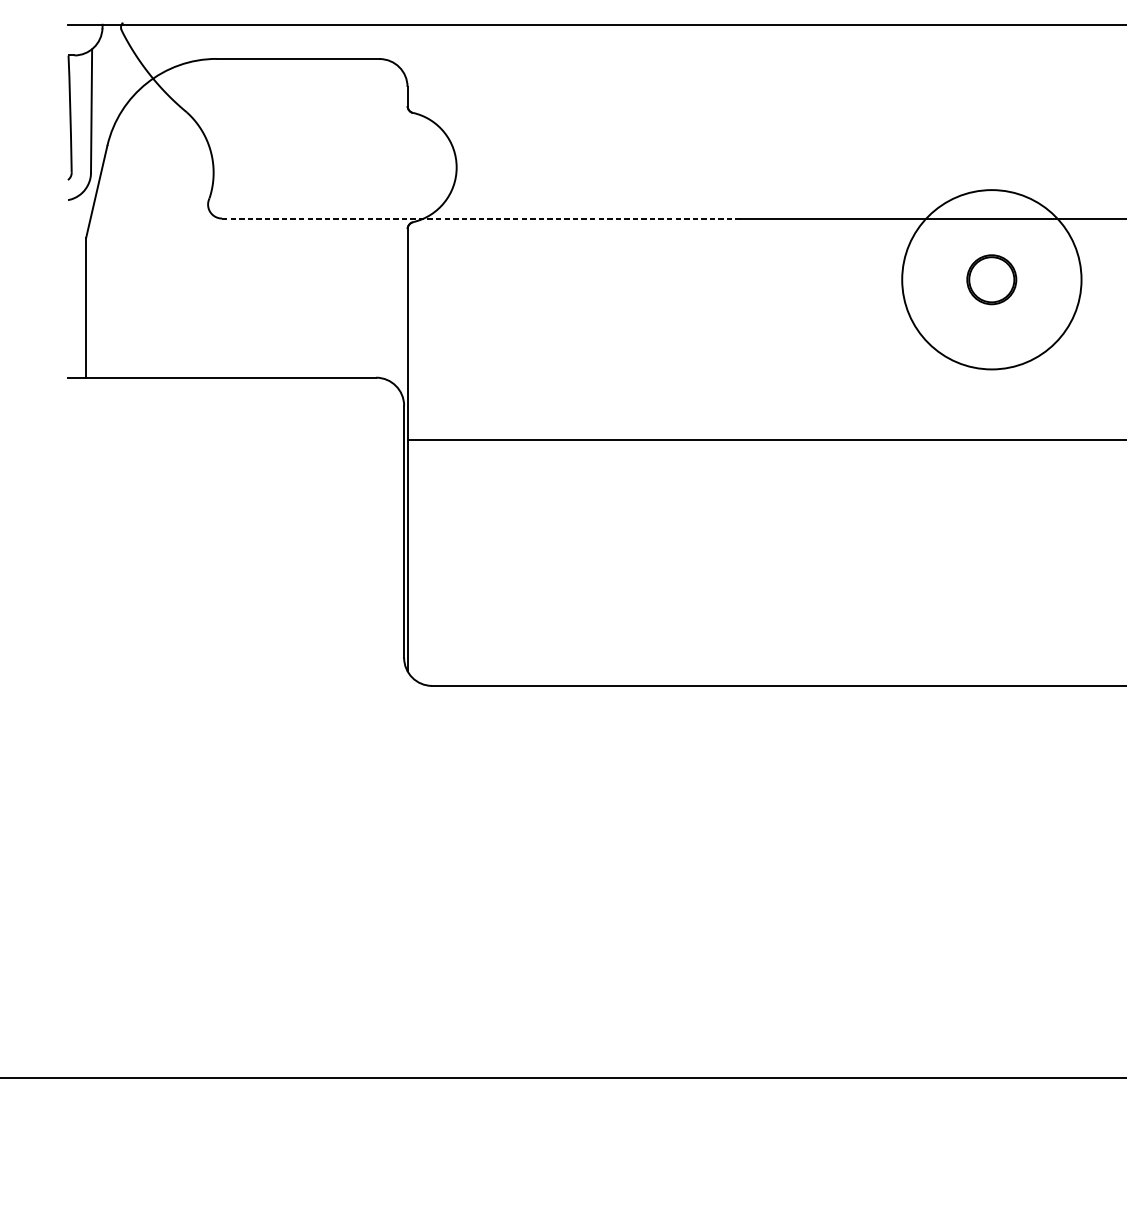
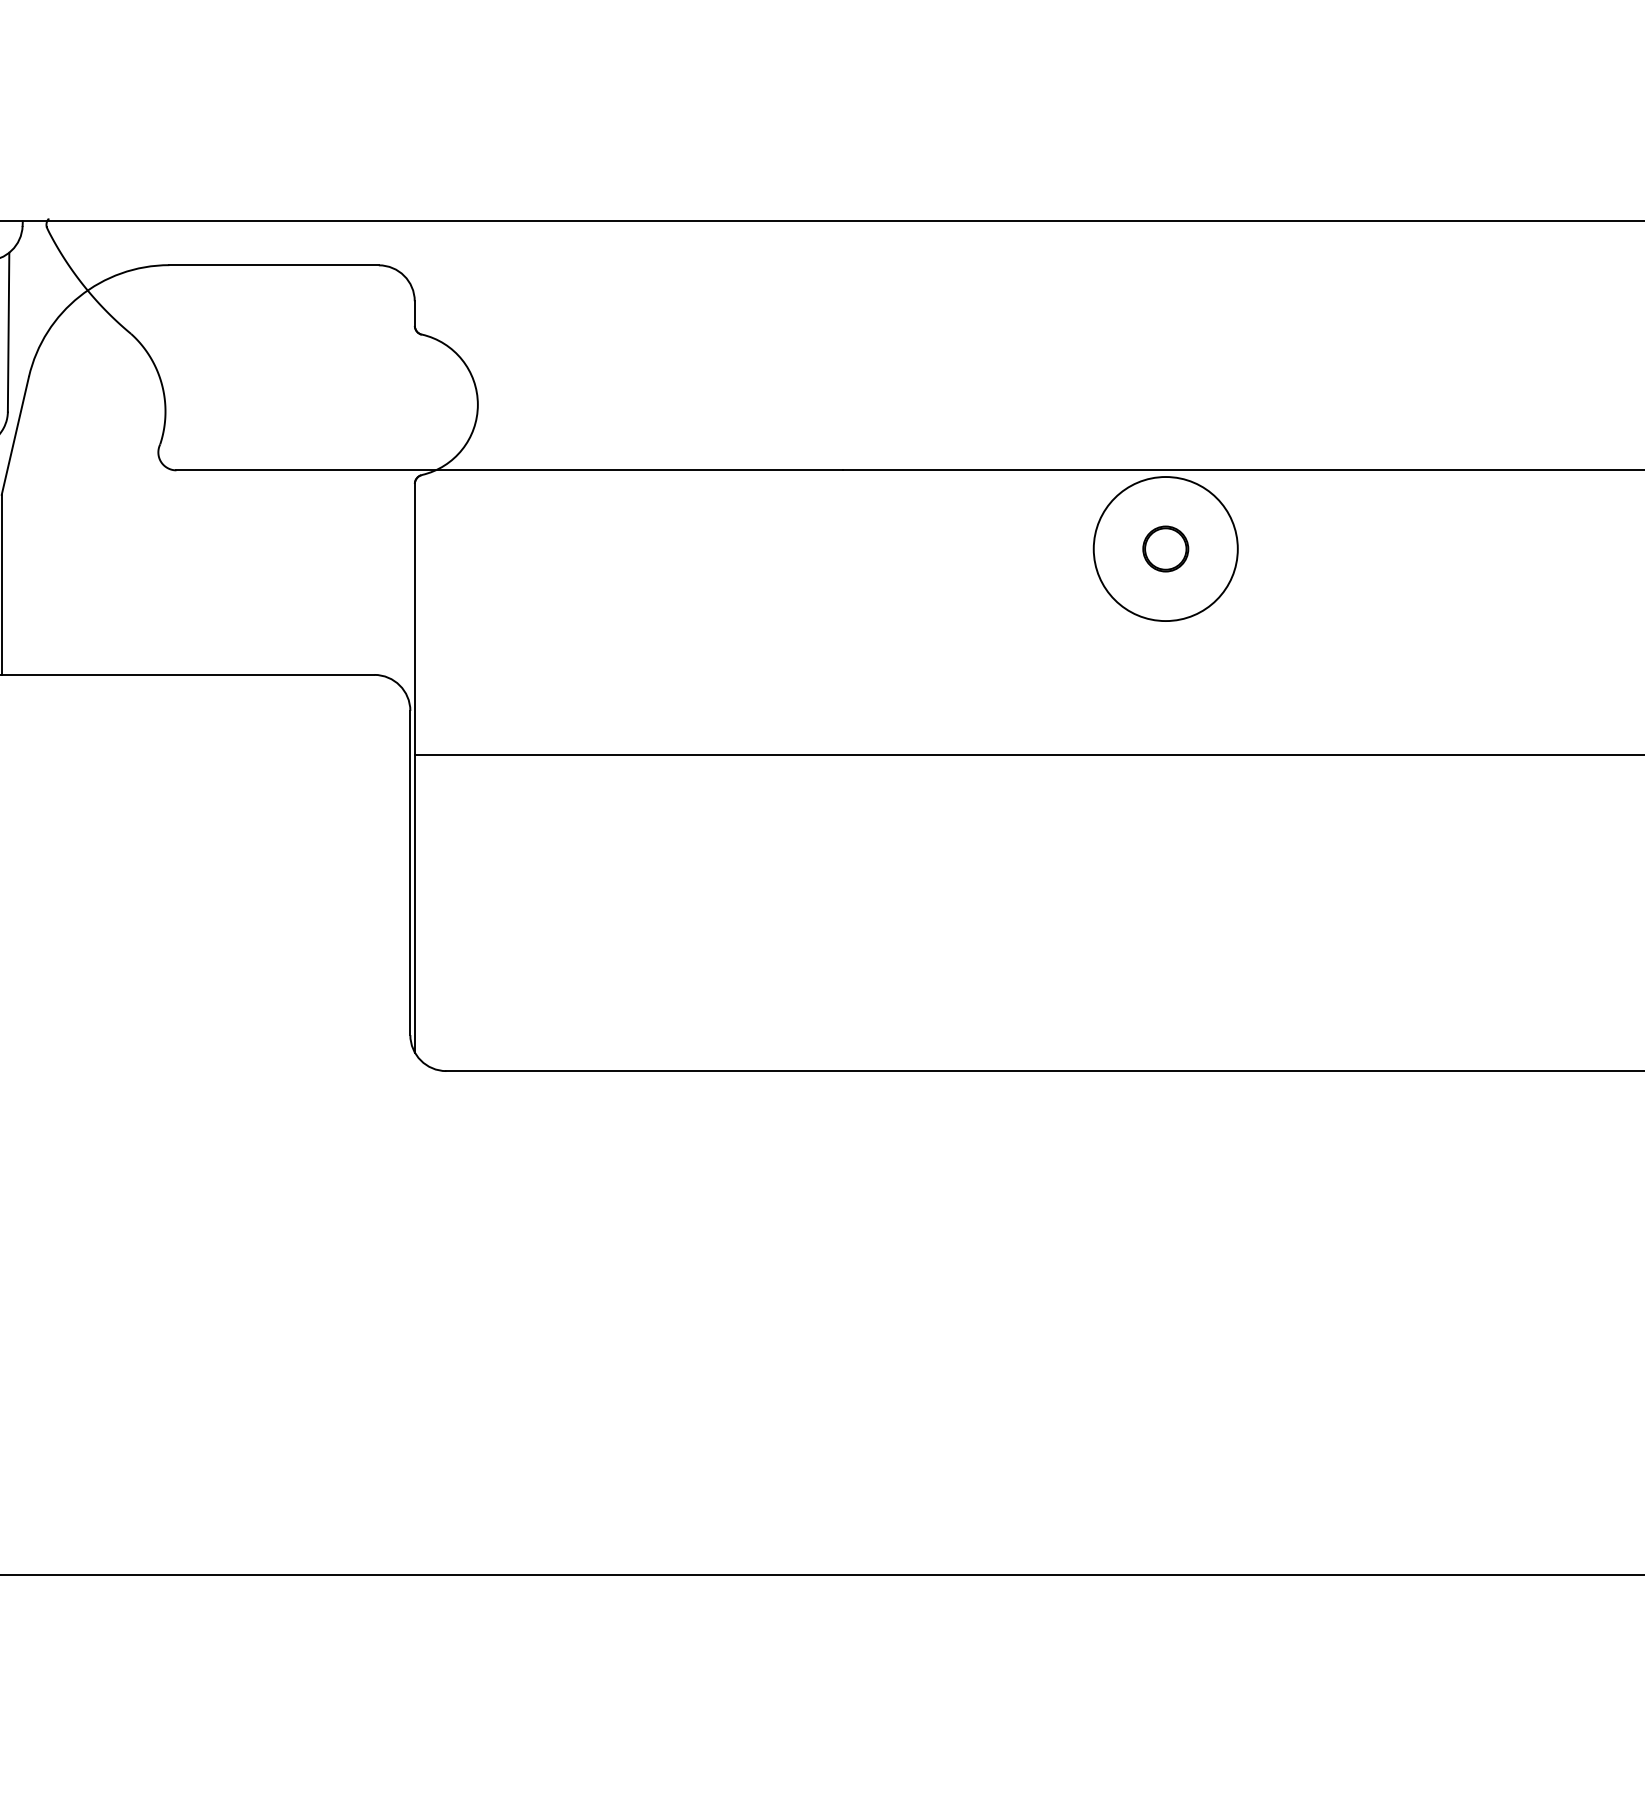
line: (481, 218) -> (509, 470), dashed -> solid
part: (991, 279) -> (1165, 548), size x0.71
circle: (991, 280) -> (1165, 549), size x0.62

